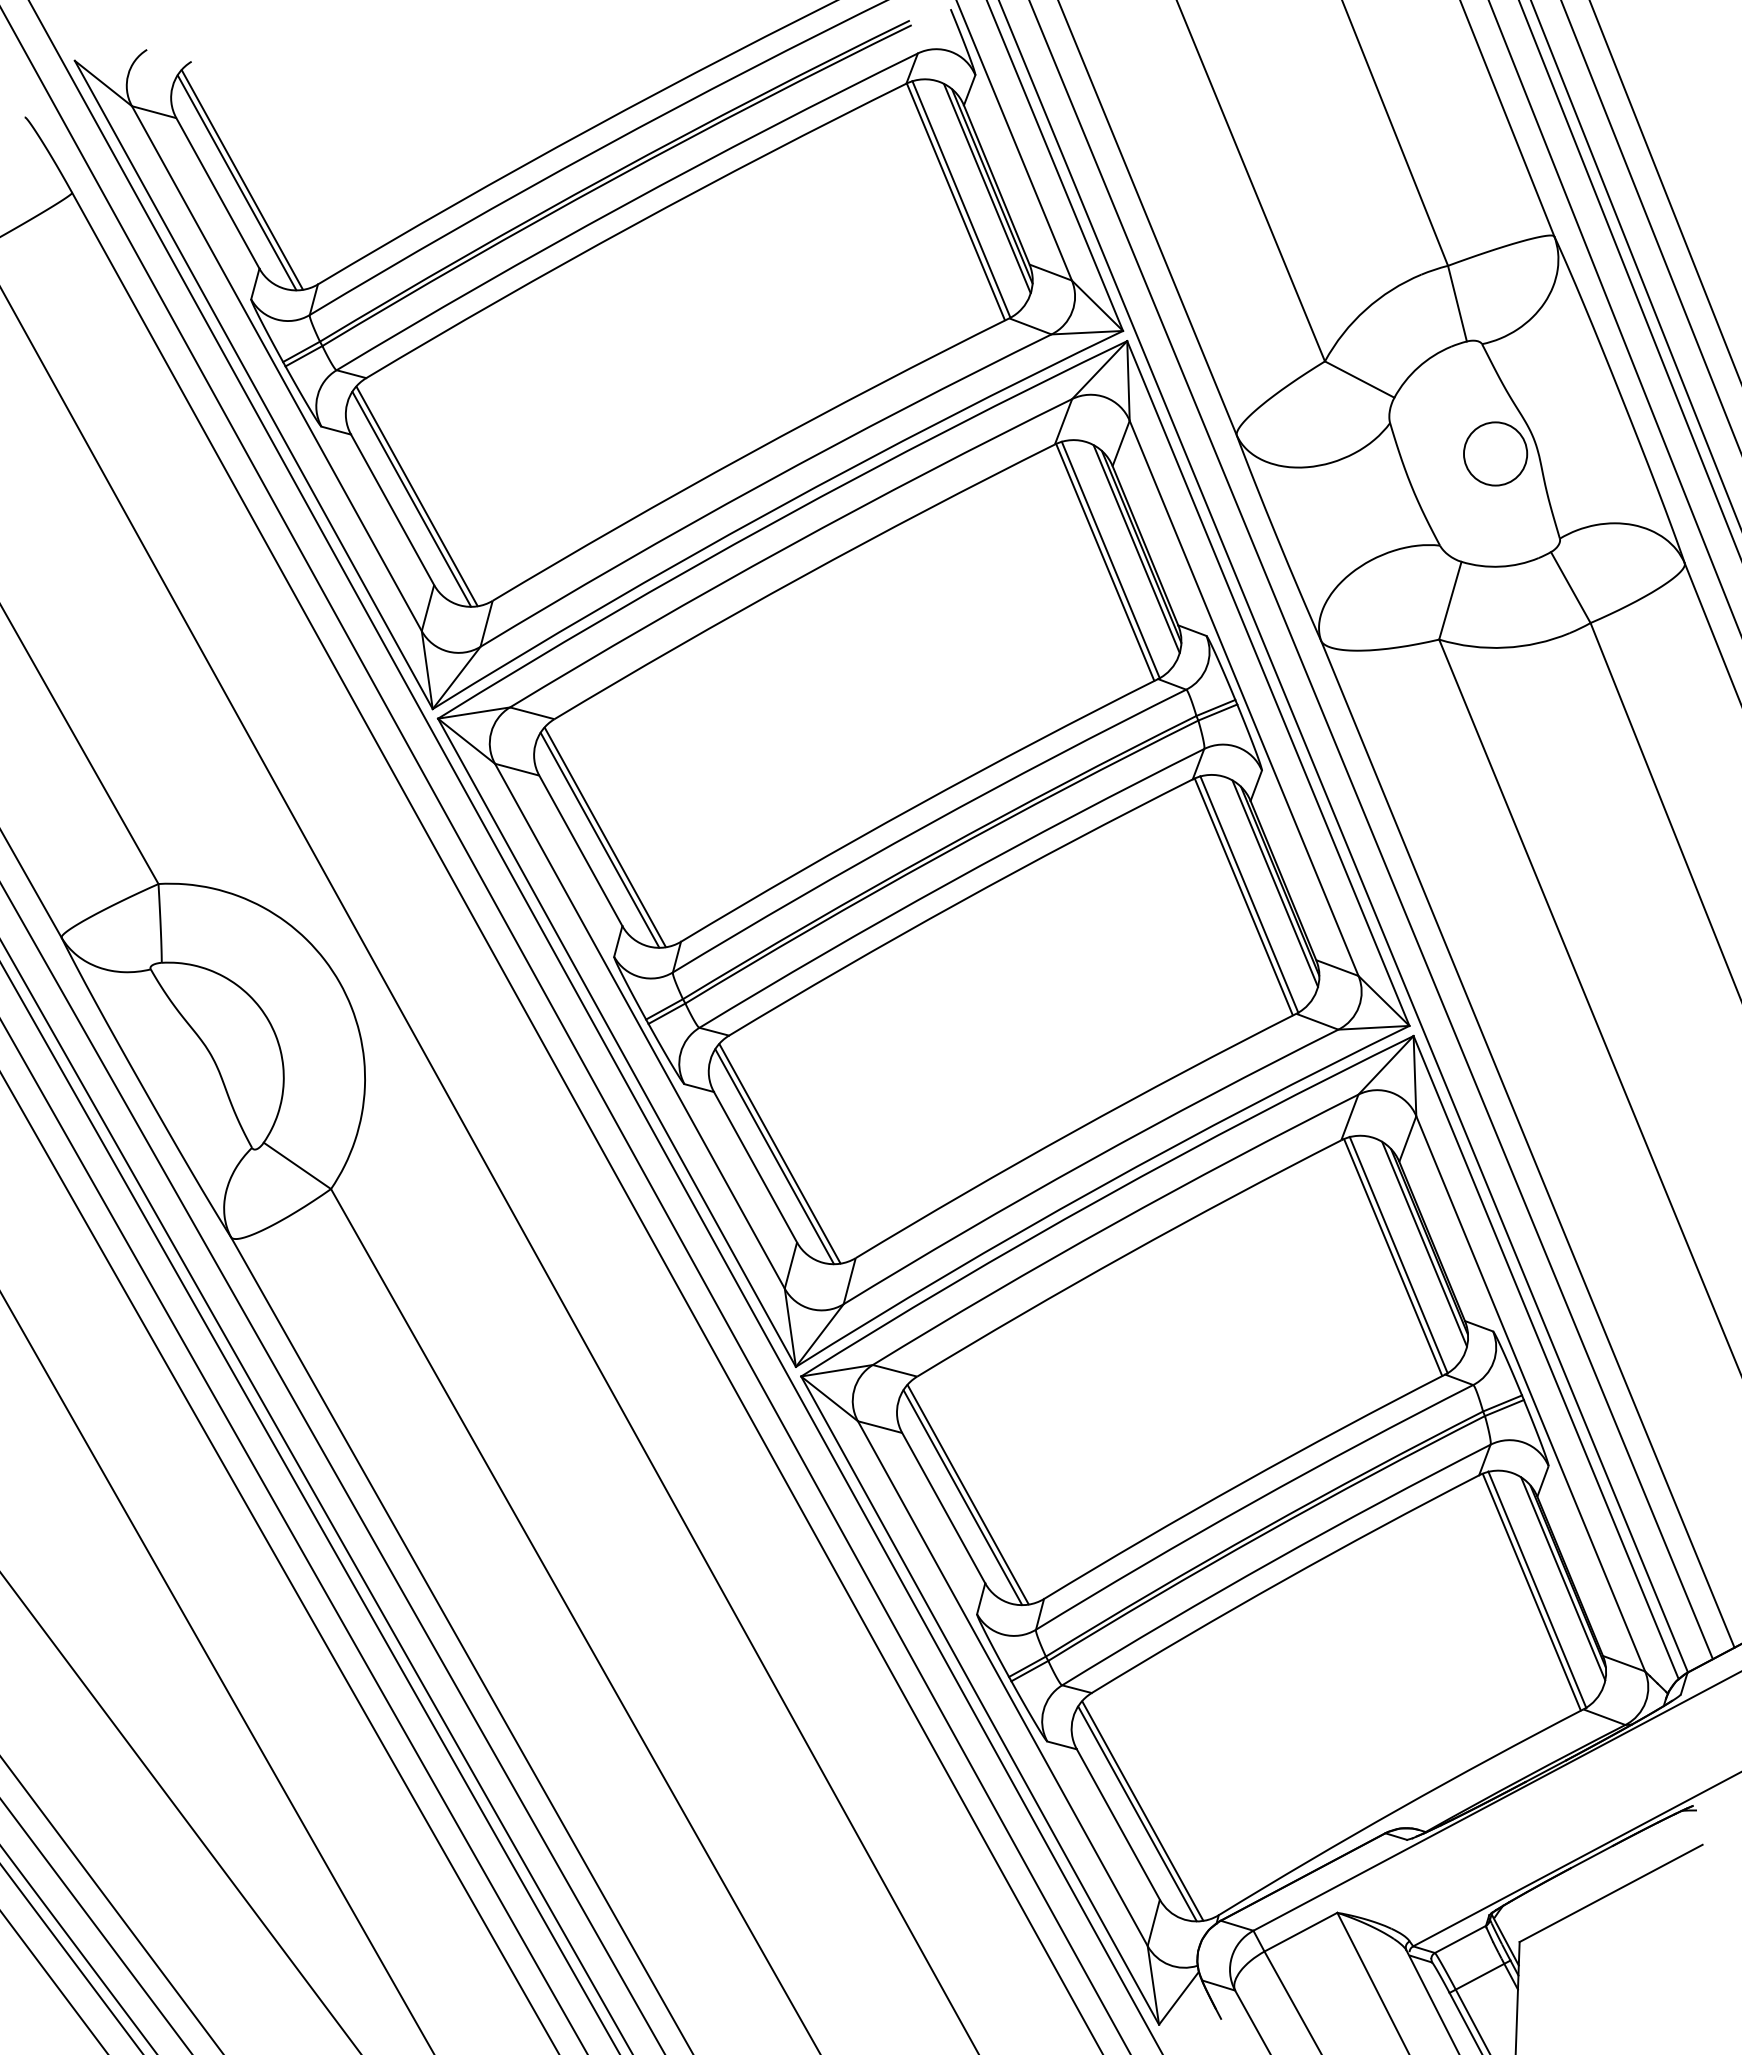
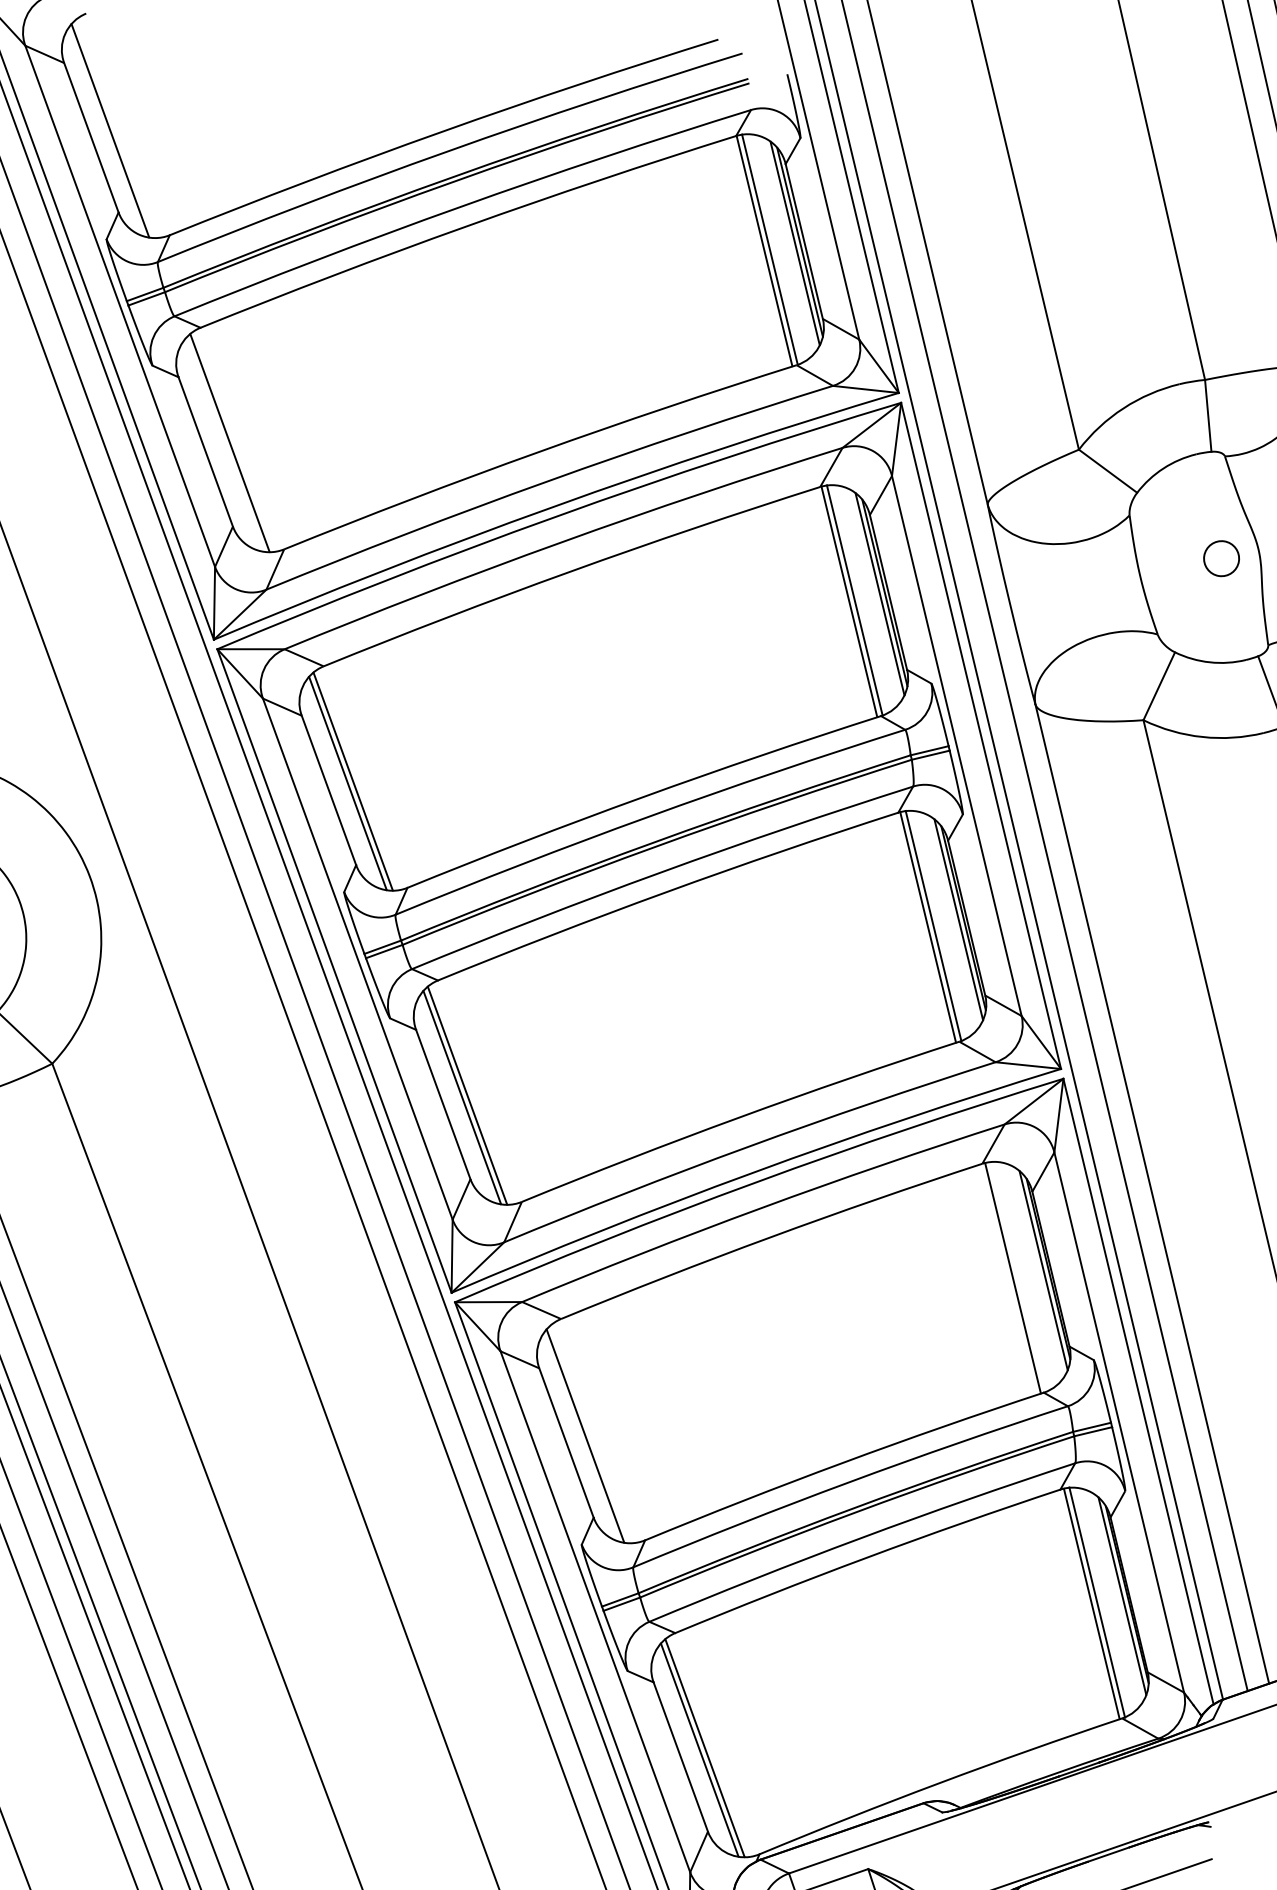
line: (241, 179) -> (114, 128), removed
circle: (1495, 453) -> (1221, 558), size x0.6
line: (411, 498) -> (224, 444), removed
line: (1398, 1254) -> (1018, 1276), removed
line: (967, 1494) -> (590, 1433), removed

